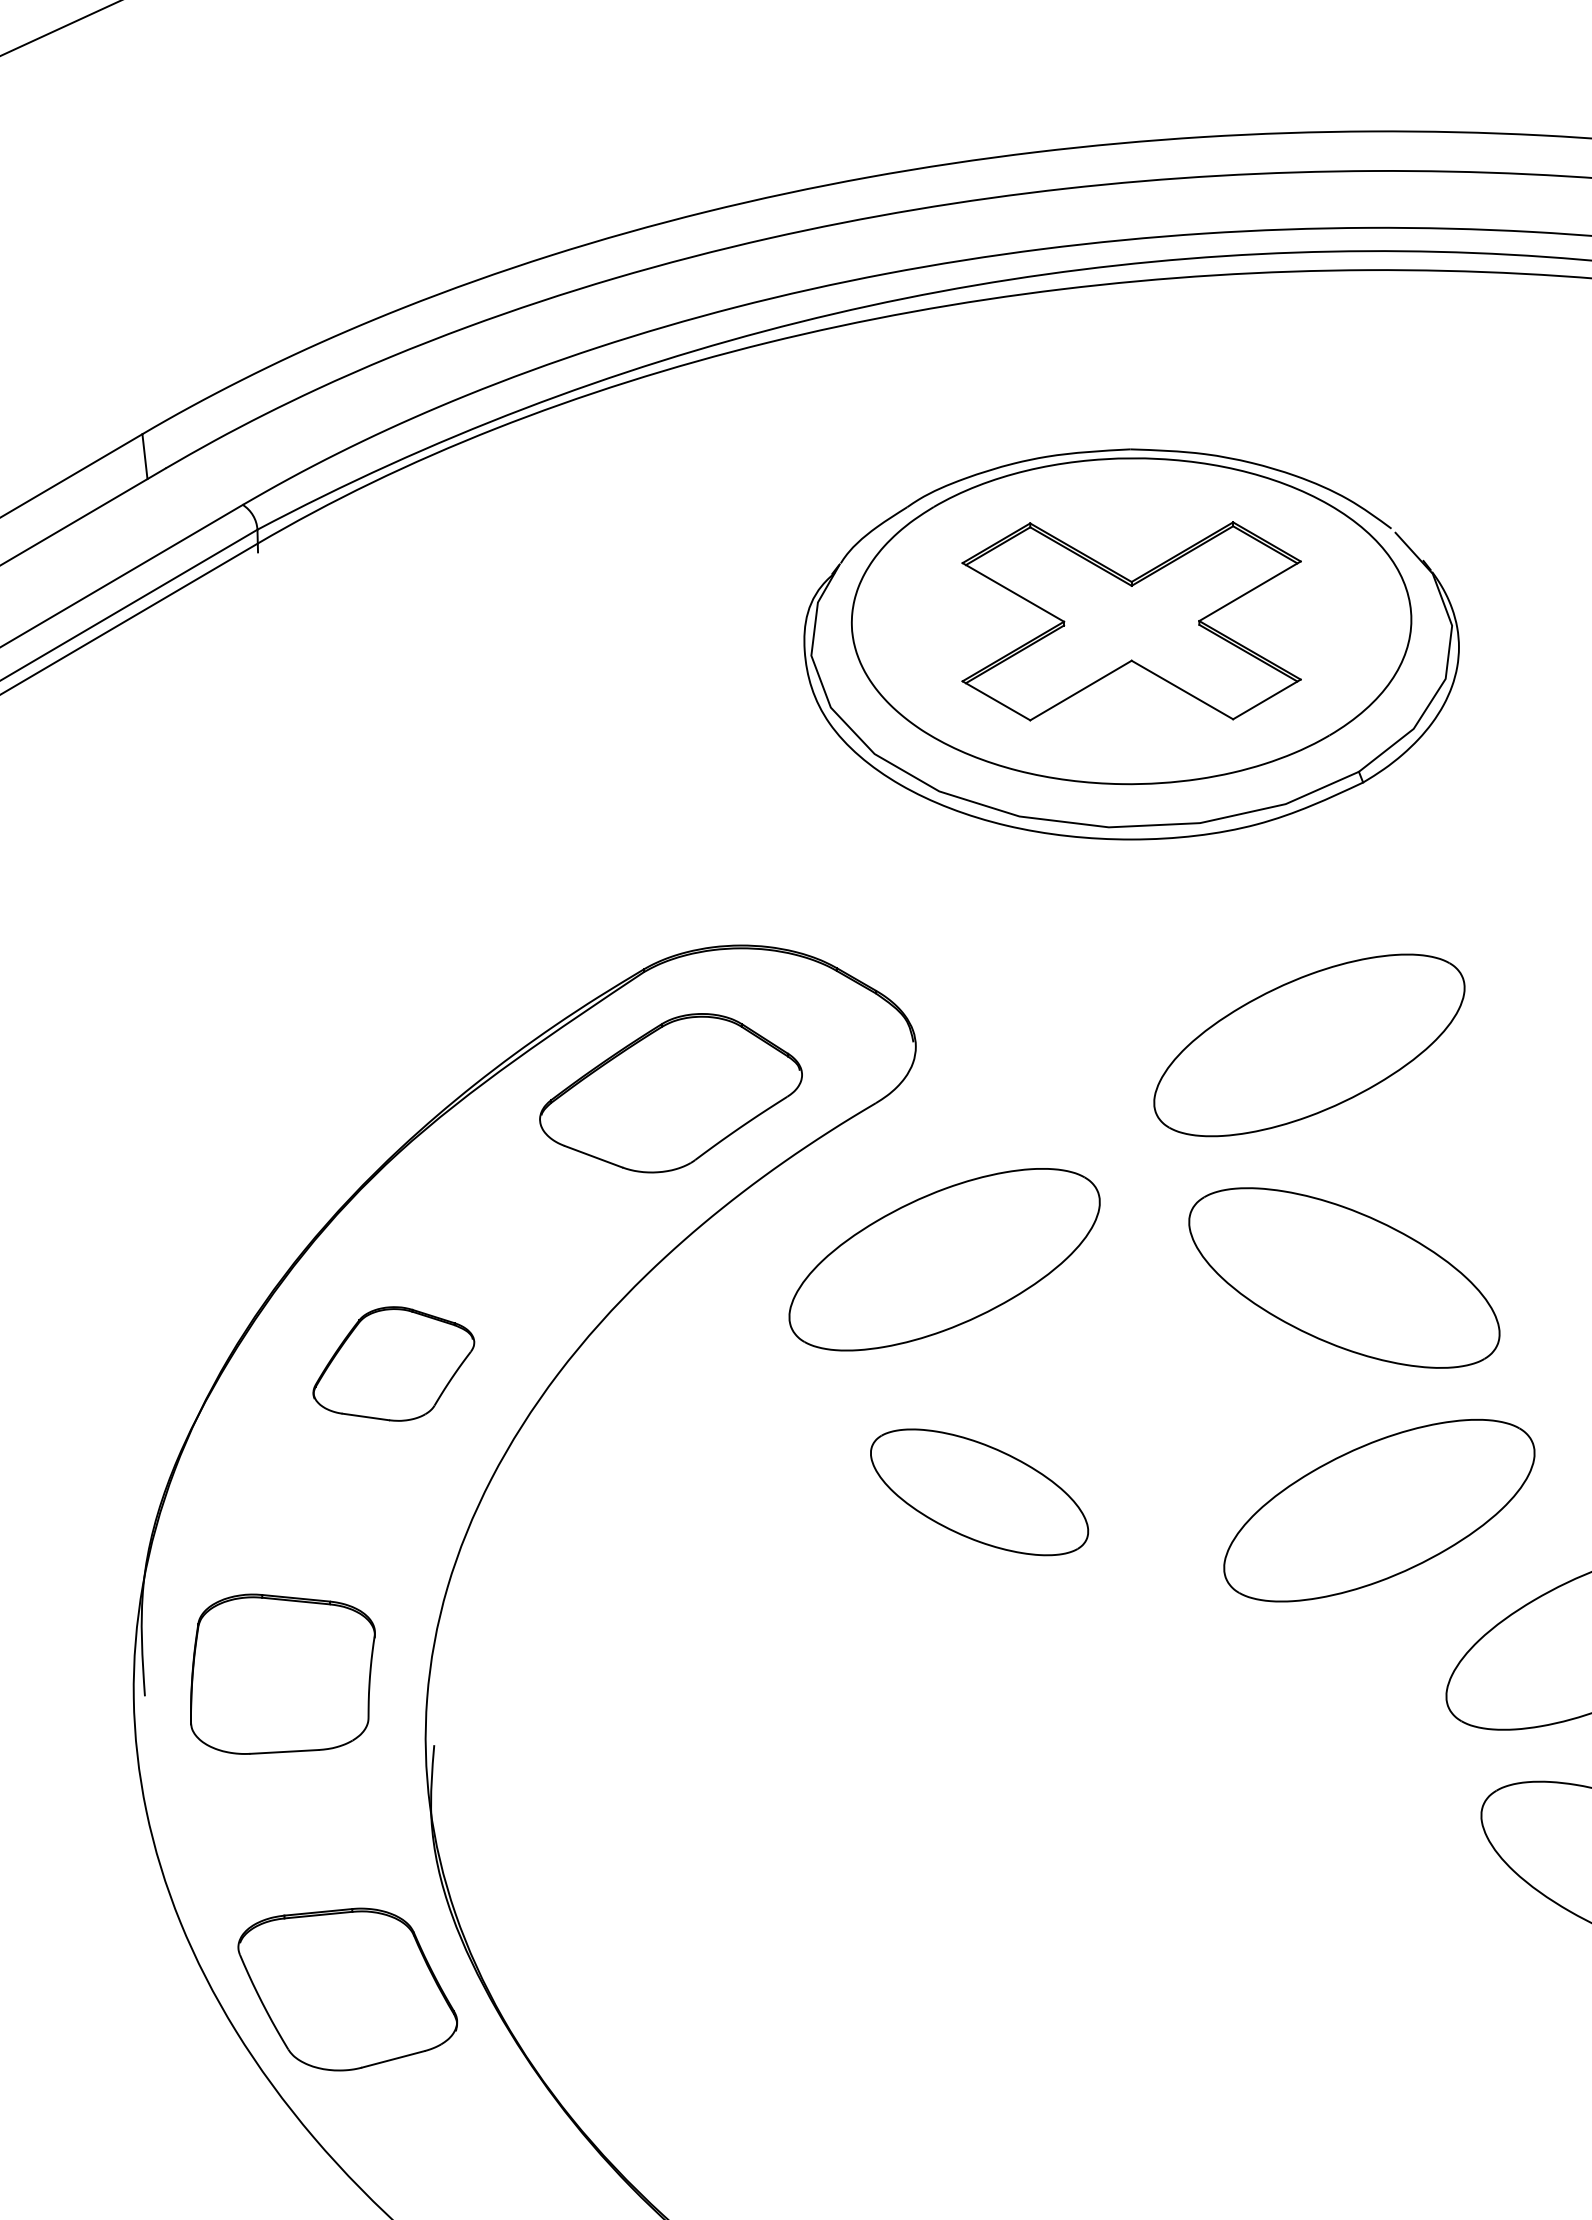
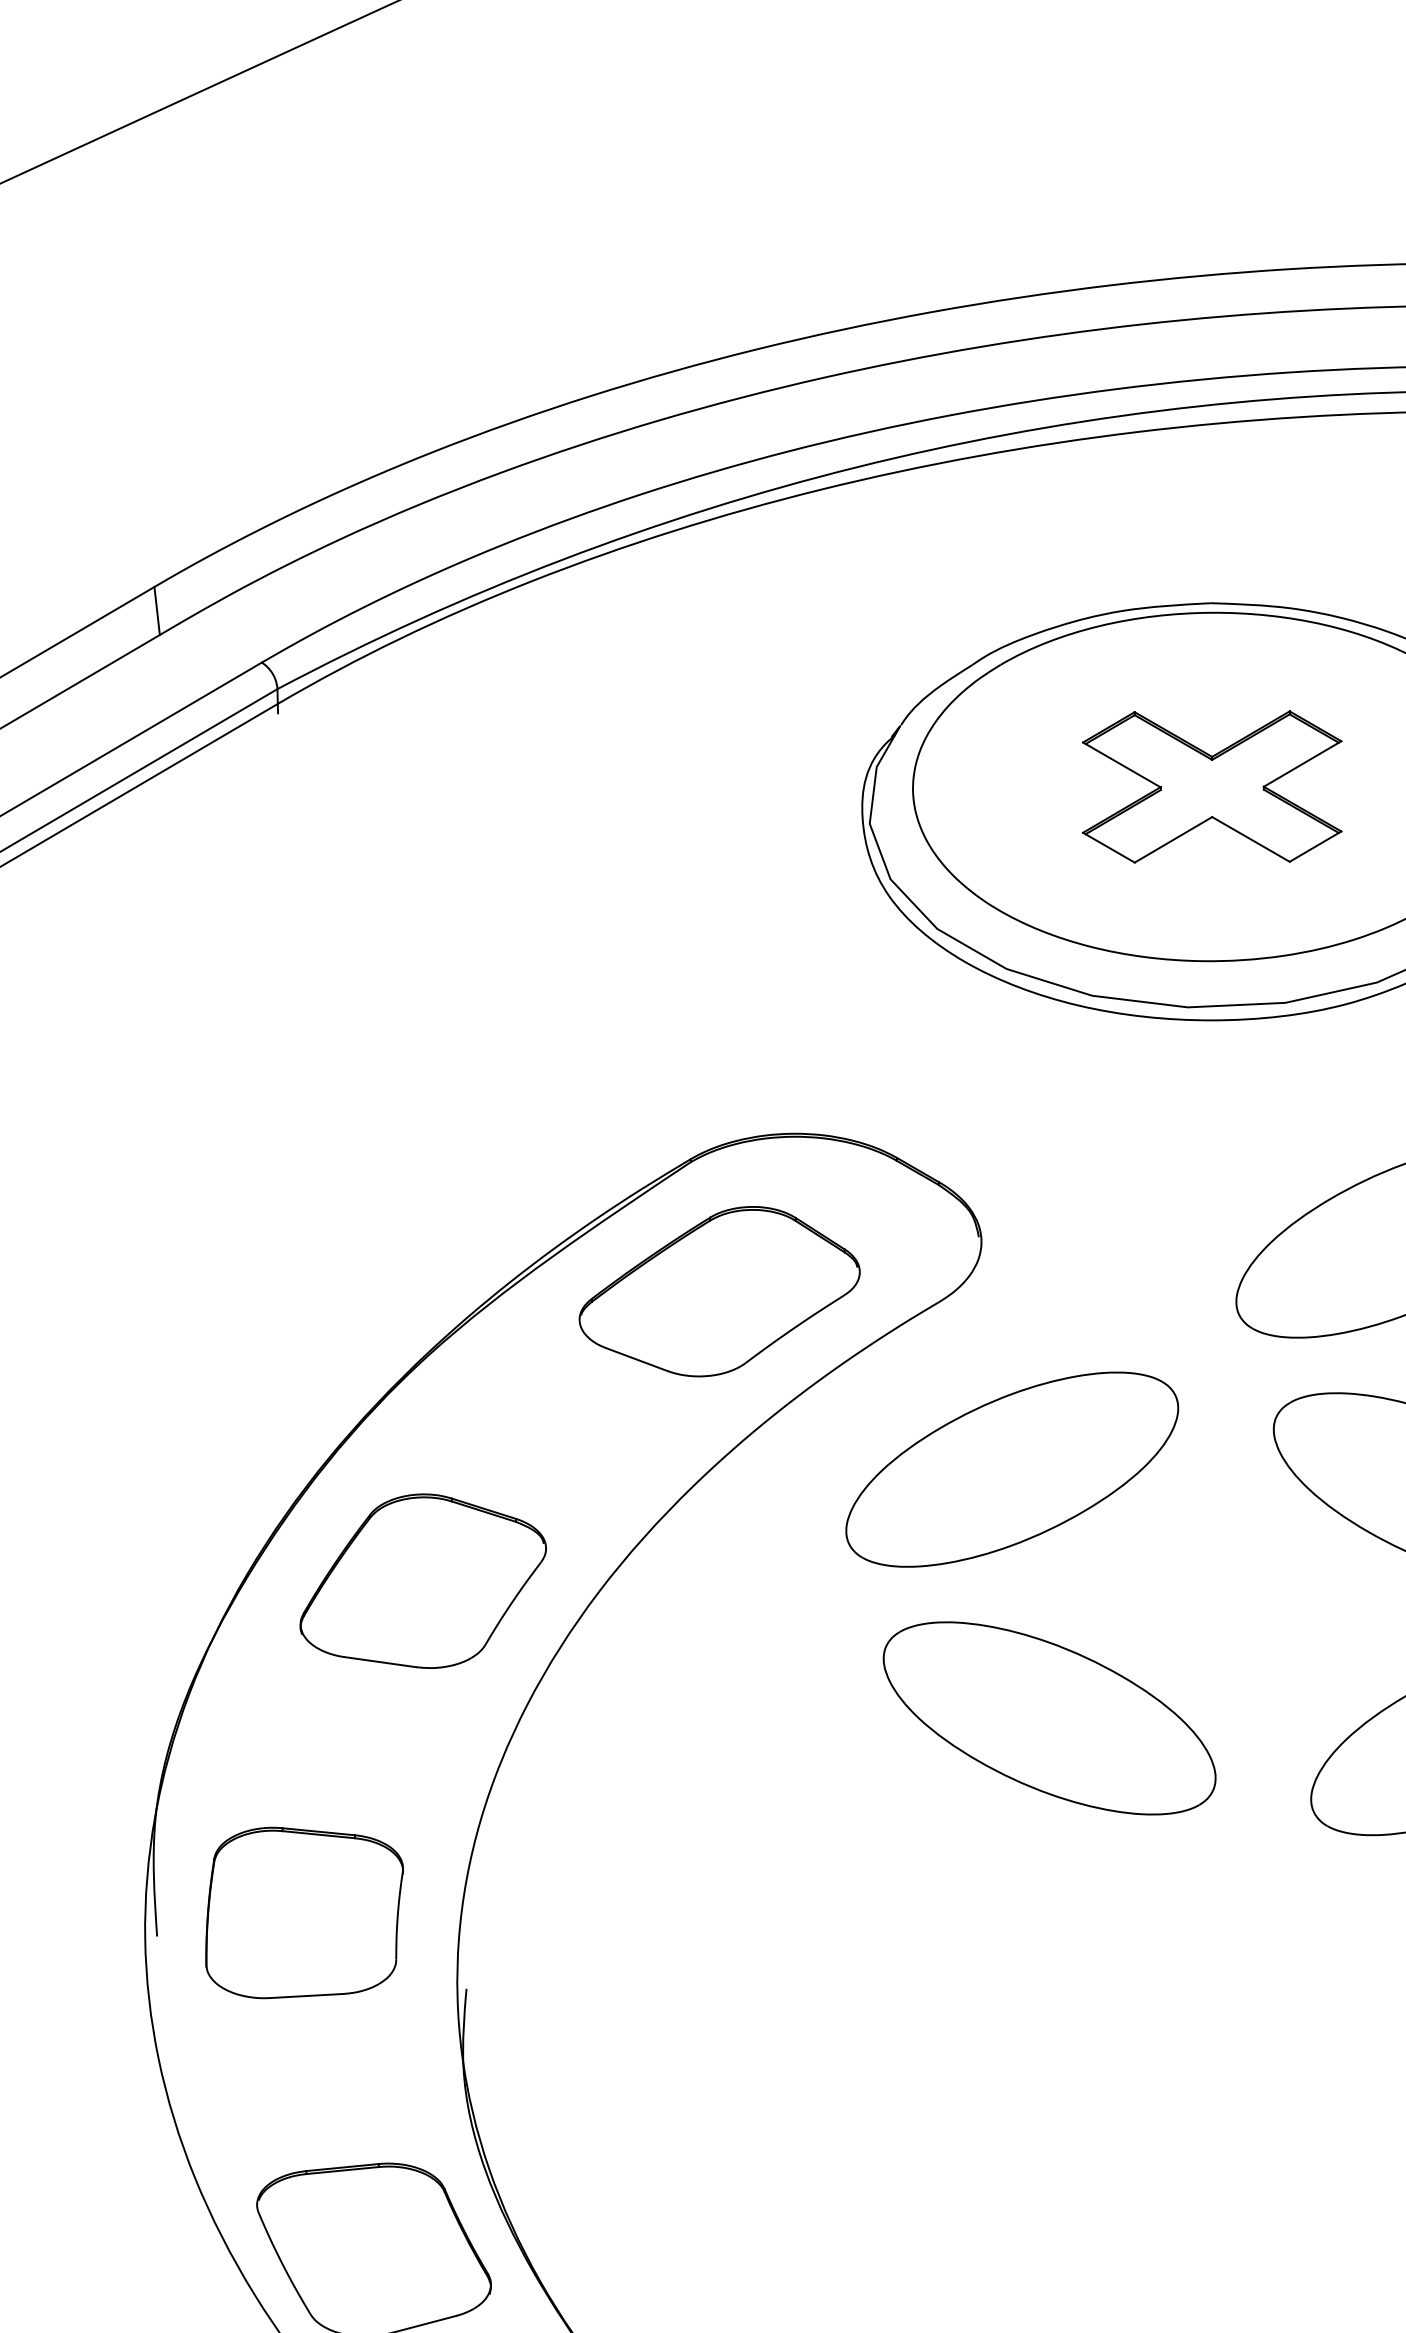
part: (1131, 620) -> (1212, 786), size x0.71
part: (393, 1363) -> (422, 1580), size x1.43
part: (979, 1492) -> (1049, 1718), size x1.43

